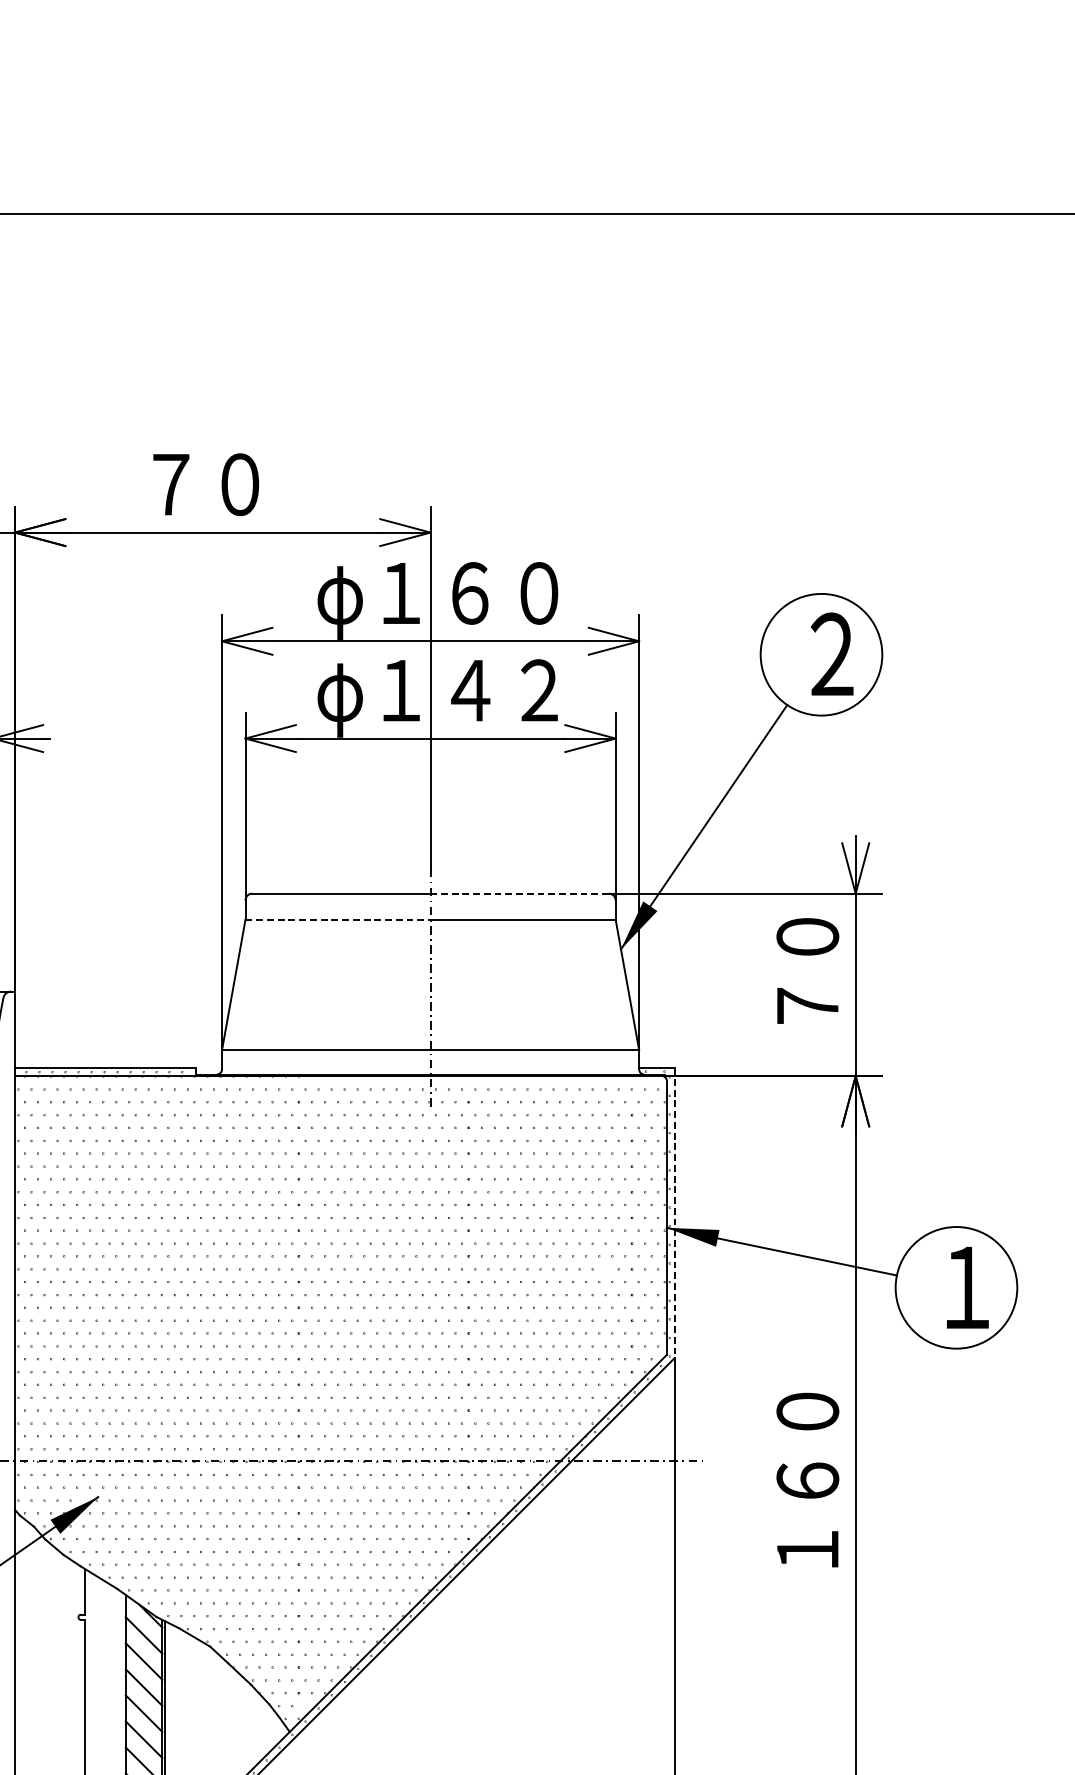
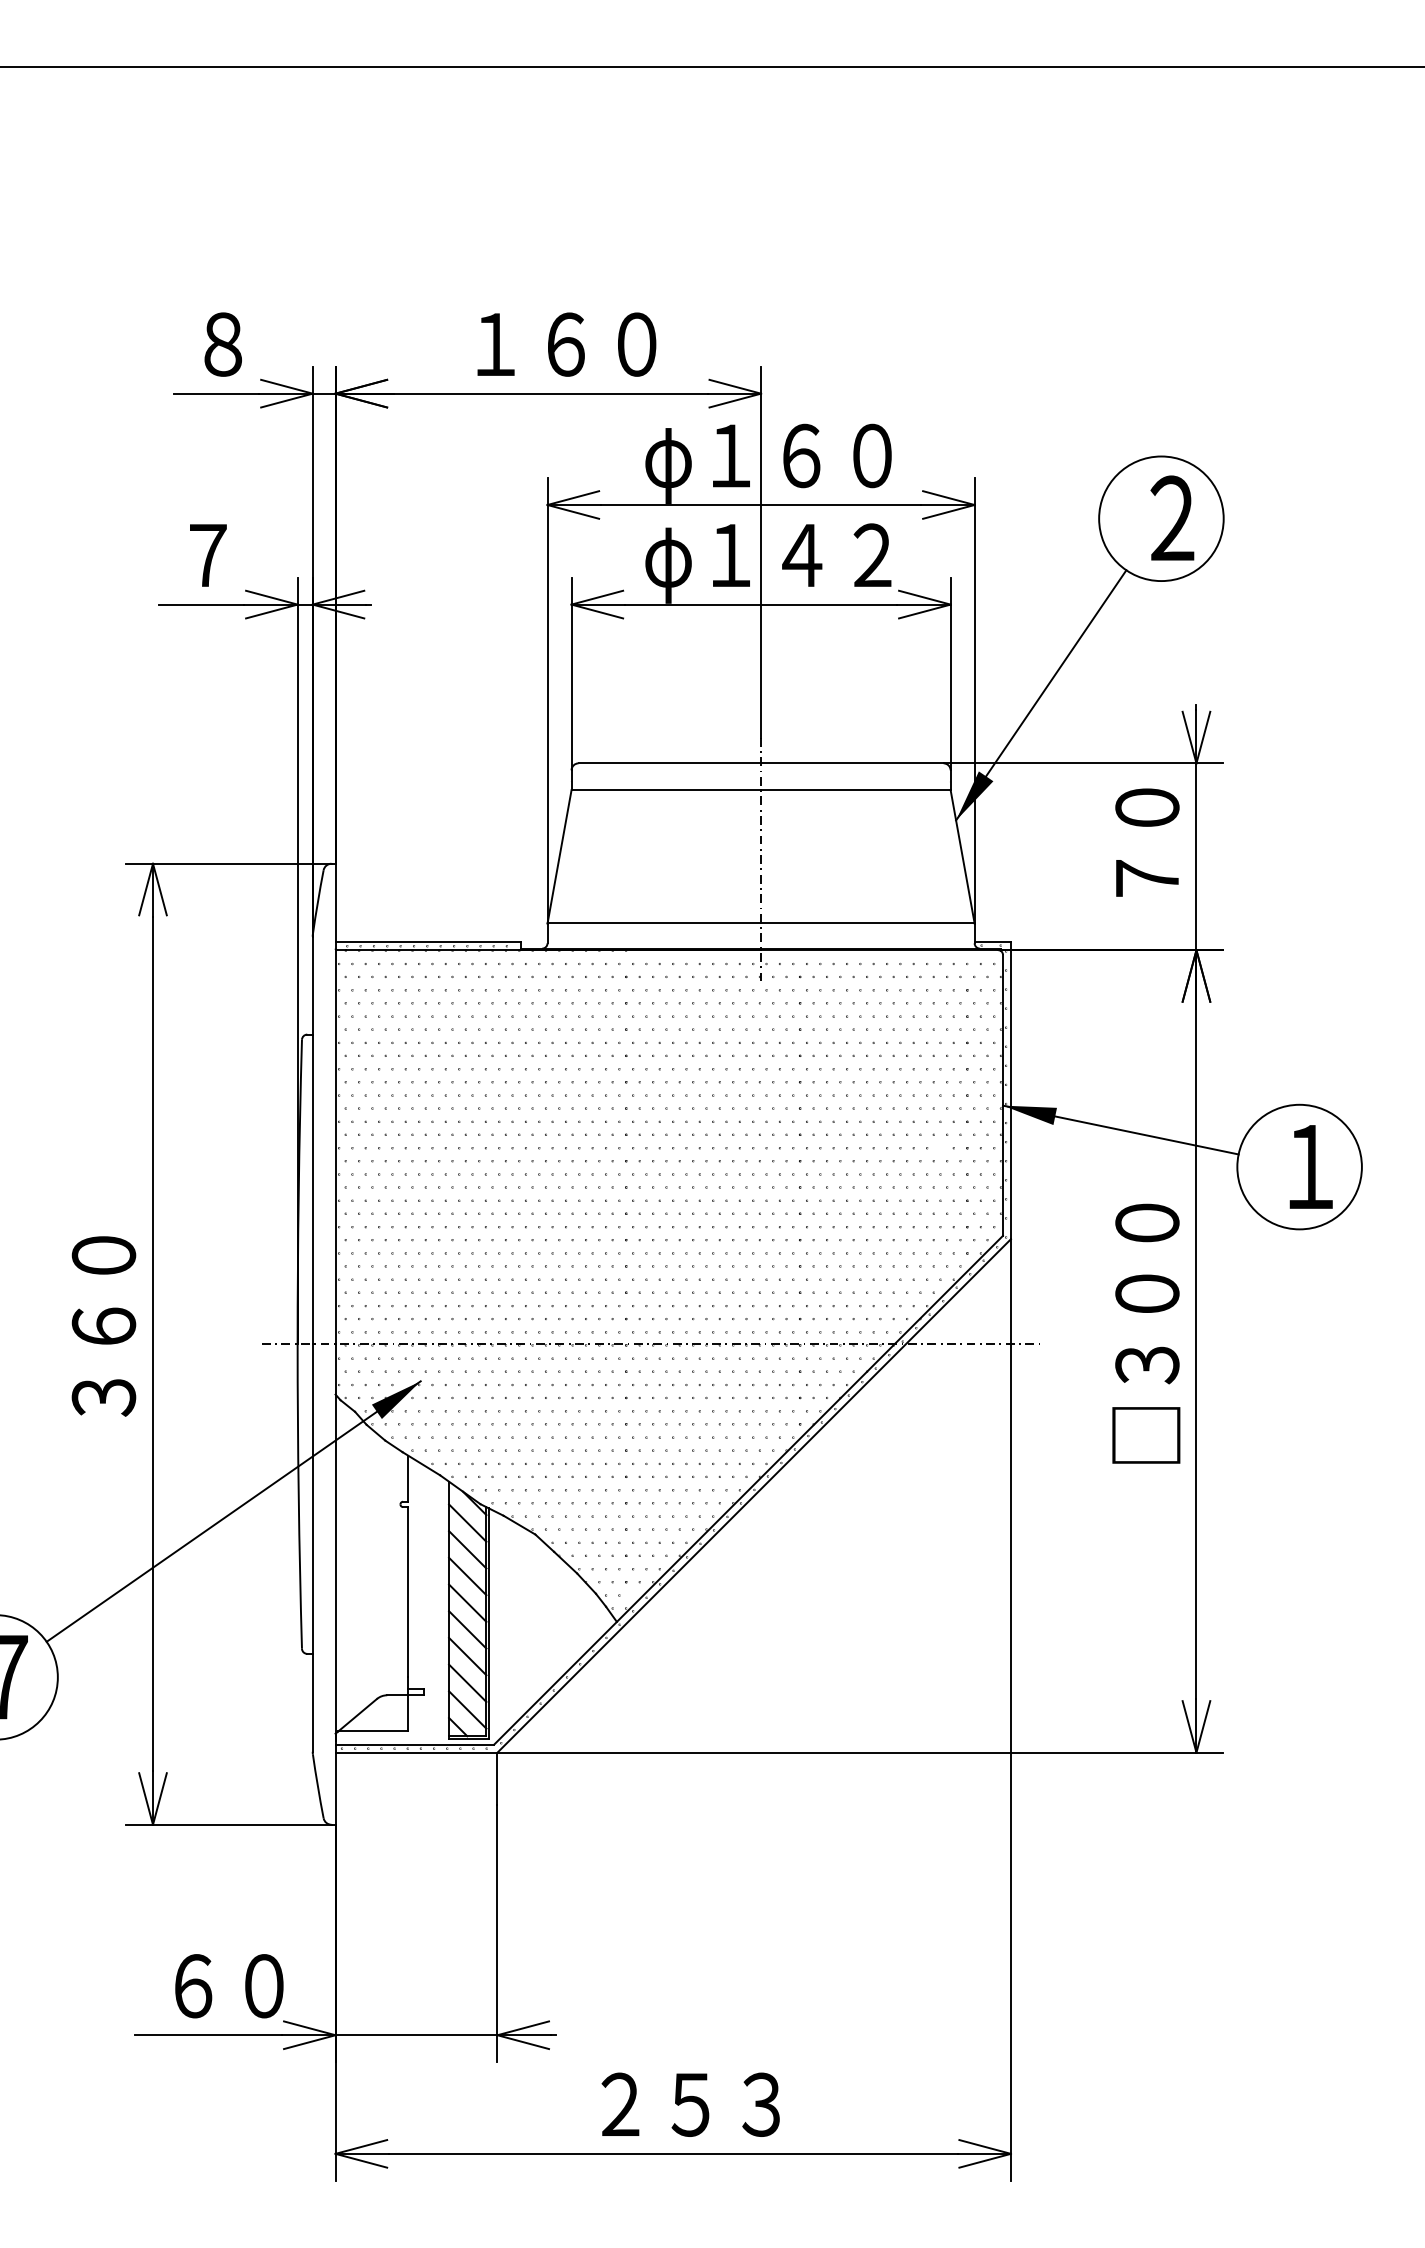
text: (240, 484) -> (566, 344), ７０ -> １６０
line: (518, 893) -> (851, 763), dashed -> solid
line: (338, 920) -> (666, 790), dashed -> solid
line: (674, 1214) -> (1010, 1091), dashed -> solid
text: (806, 1450) -> (1146, 1333), １６０ -> □３００

